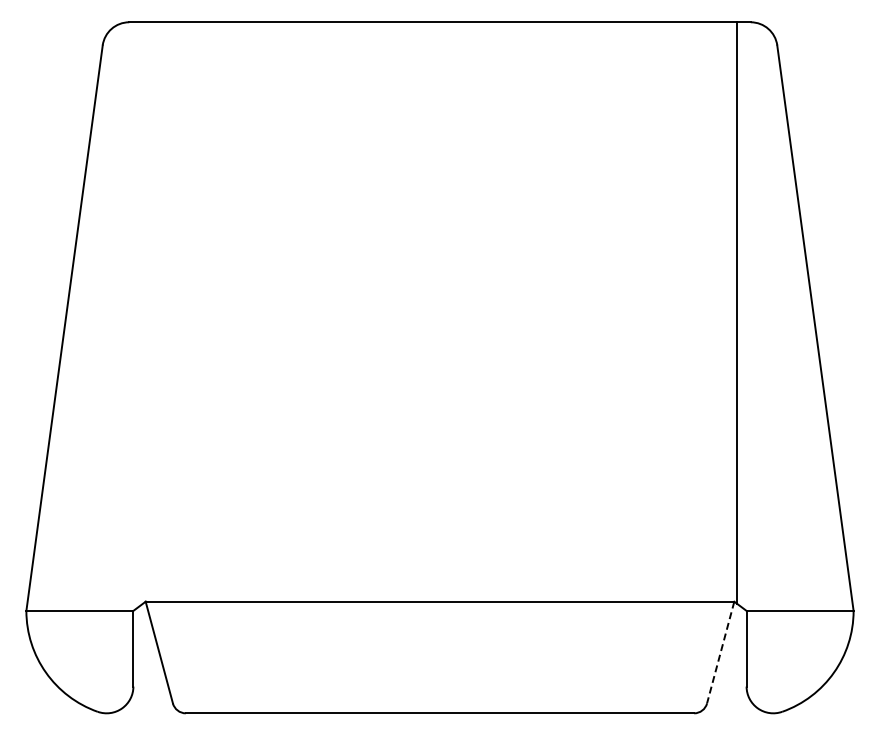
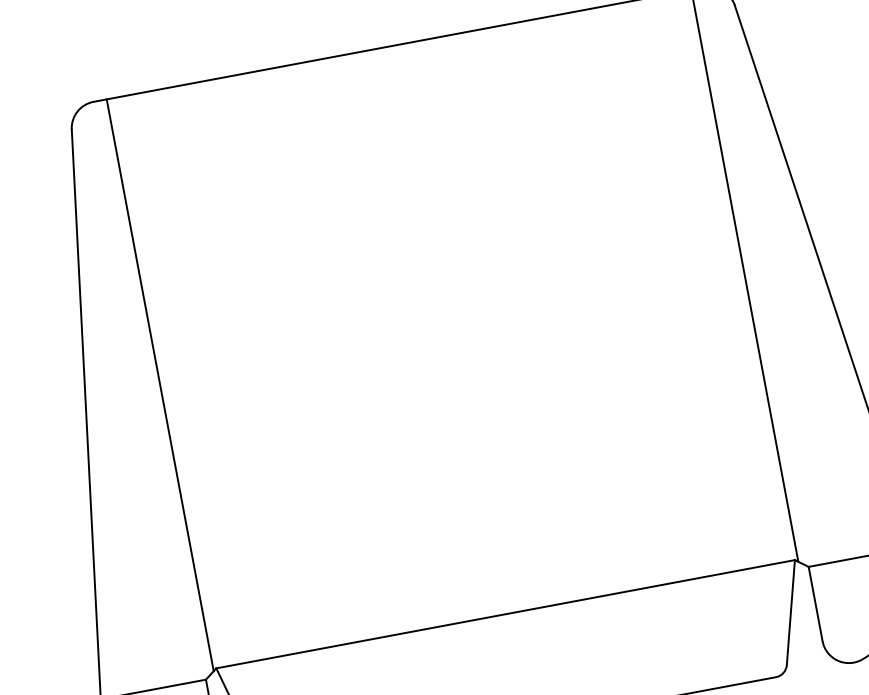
line: (142, 313) -> (160, 385), added
line: (720, 652) -> (790, 612), dashed -> solid

